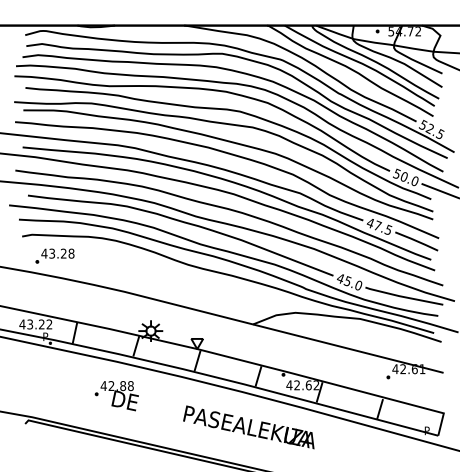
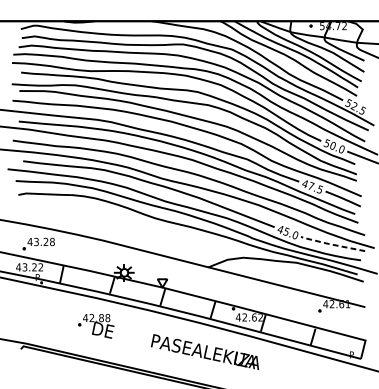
part: (54, 255) -> (38, 243), moved
line: (402, 296) -> (331, 244), solid -> dashed

